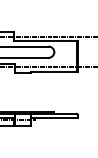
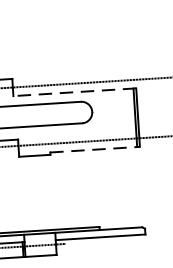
line: (45, 41) -> (74, 92), solid -> dashed
line: (55, 71) -> (96, 148), solid -> dashed

